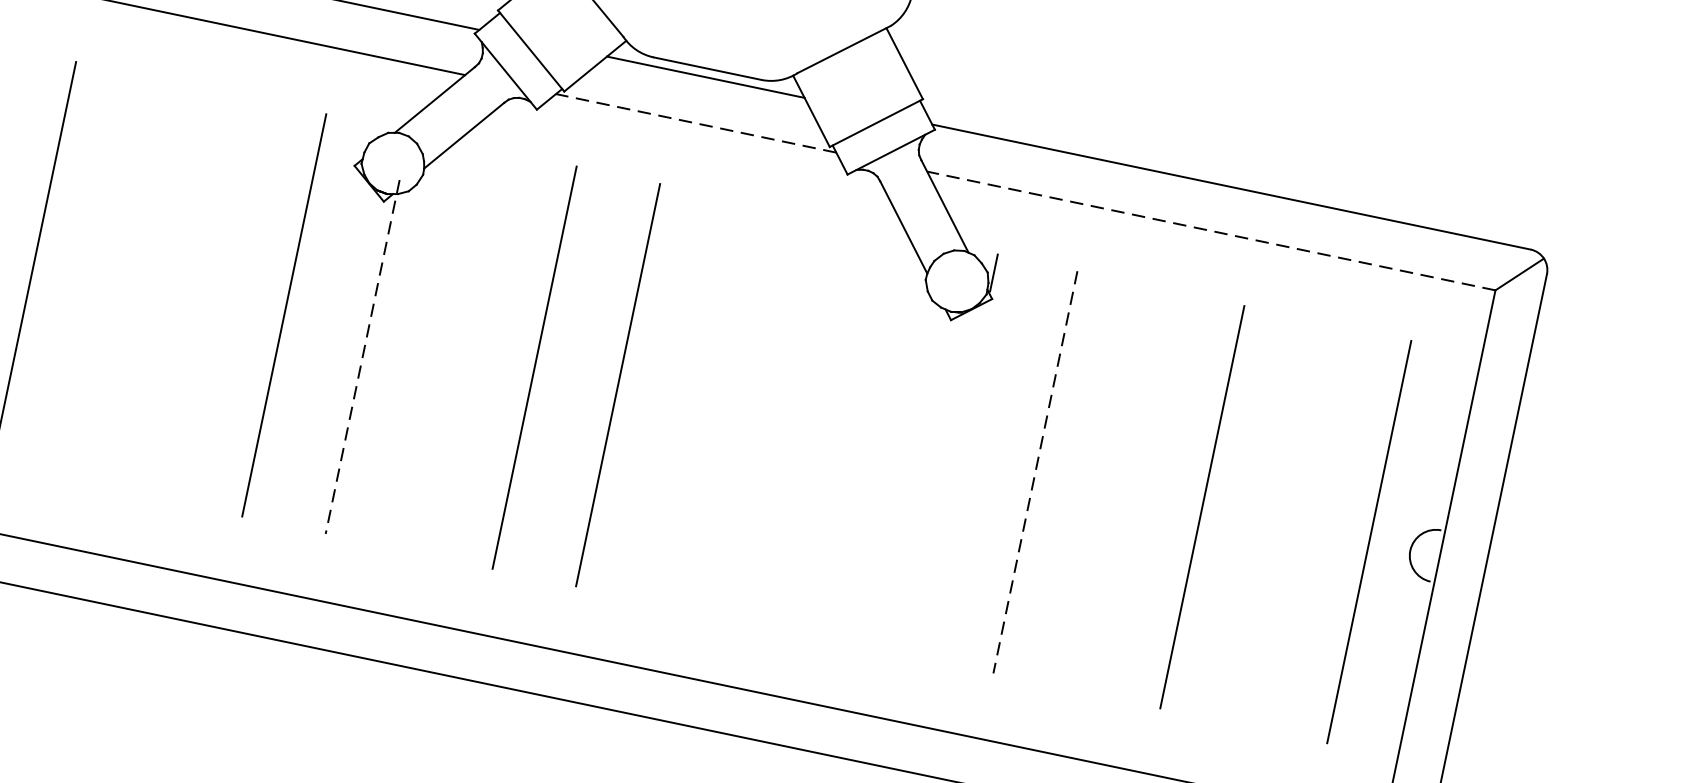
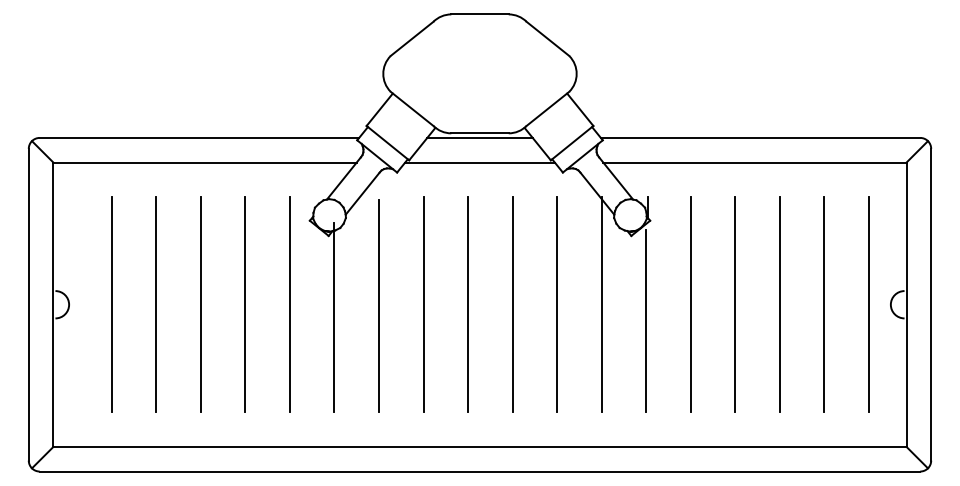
line: (697, 123) -> (480, 162), dashed -> solid
line: (1210, 230) -> (754, 162), dashed -> solid
line: (116, 279) -> (200, 304), added
line: (199, 297) -> (244, 304), added
line: (451, 353) -> (379, 306), added
line: (362, 358) -> (334, 318), dashed -> solid
line: (701, 402) -> (512, 304), added
line: (785, 419) -> (557, 304), added
line: (868, 436) -> (601, 304), added
line: (1034, 473) -> (690, 305), dashed -> solid
line: (945, 486) -> (646, 321), added
line: (1119, 489) -> (735, 304), added
line: (1286, 524) -> (824, 304), added

